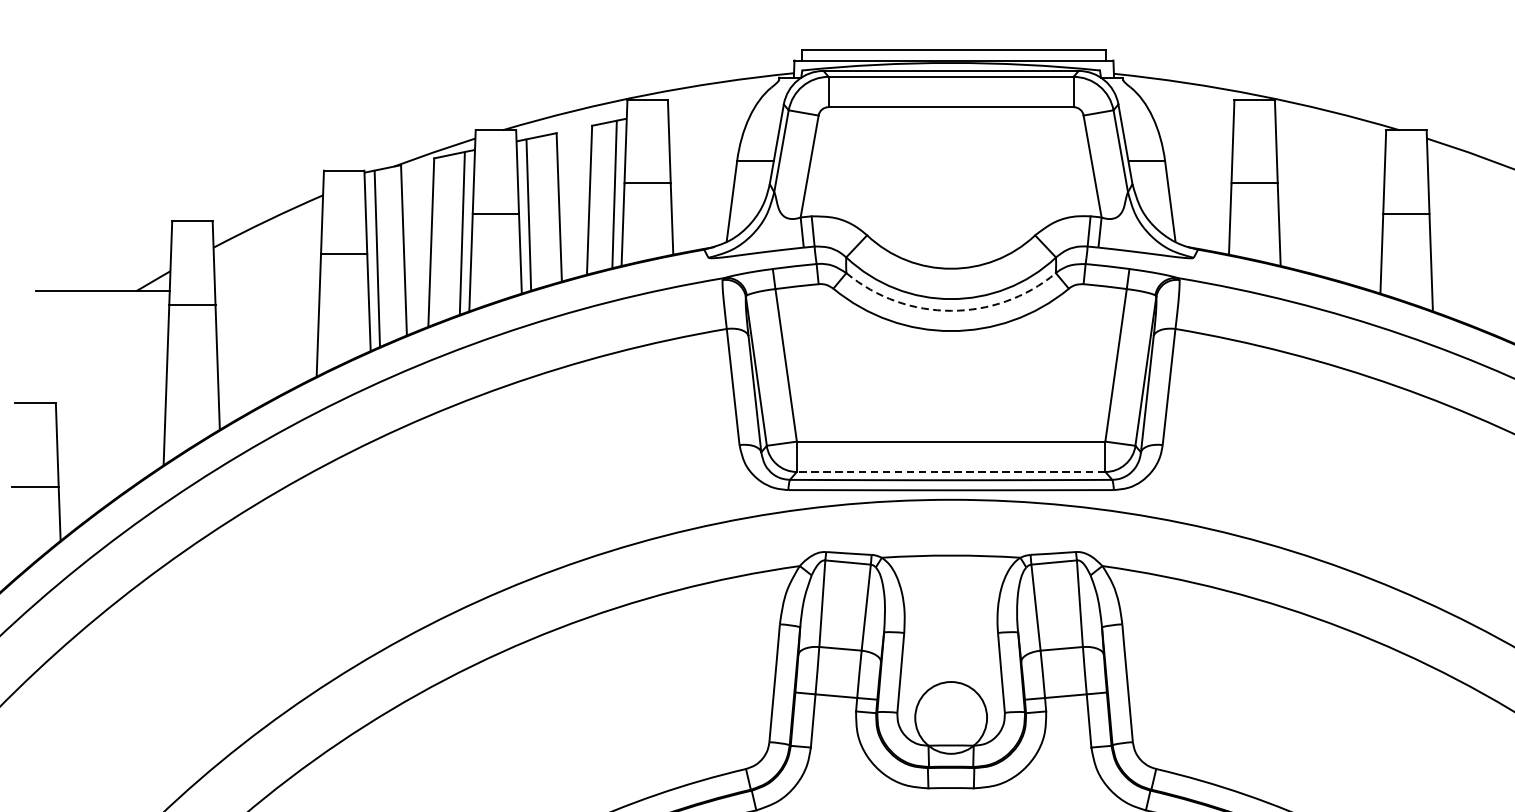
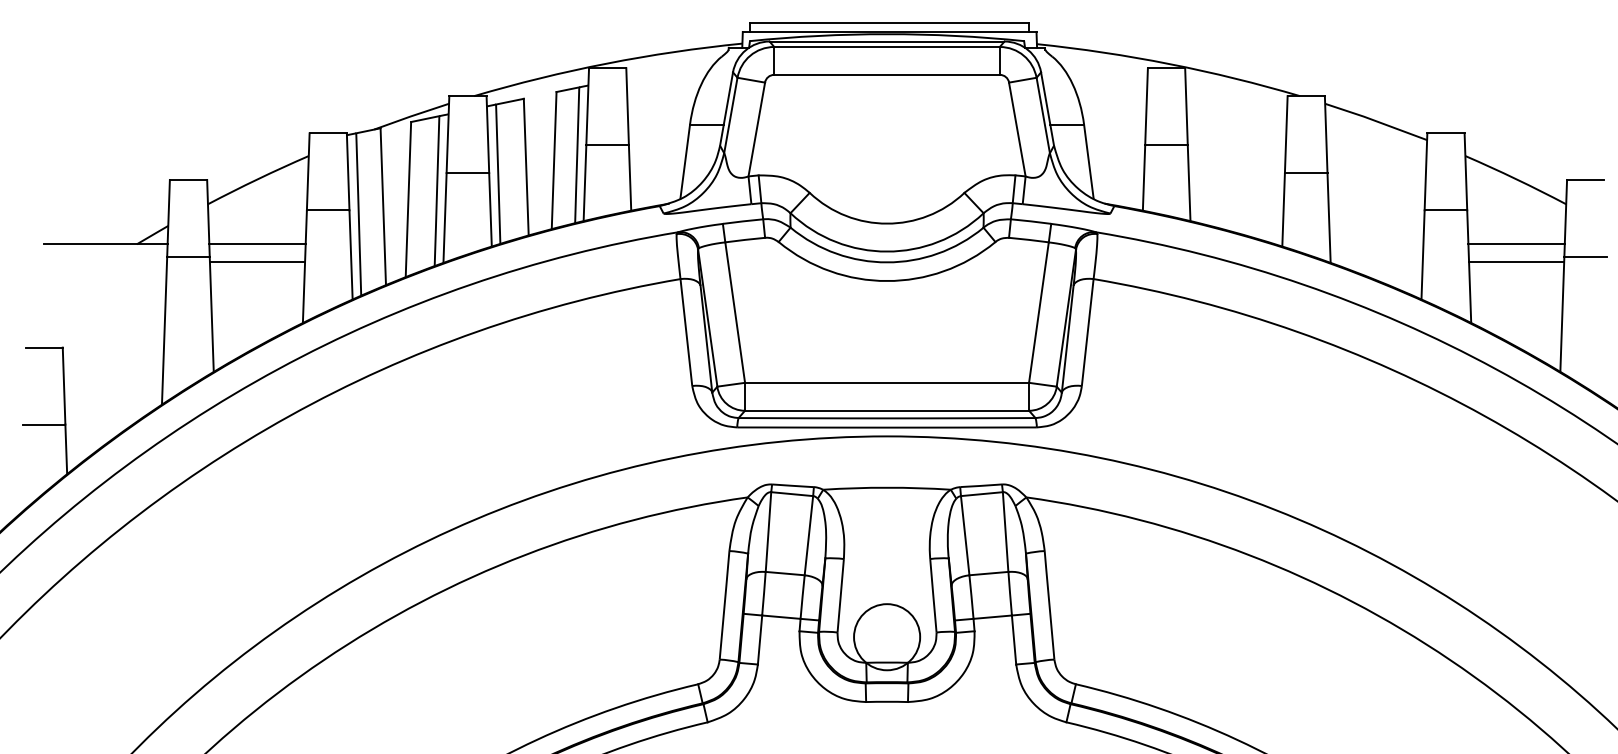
line: (267, 291) -> (257, 244), added
line: (267, 310) -> (257, 262), added
arc: (951, 310) -> (887, 262), dashed -> solid
line: (951, 471) -> (887, 410), dashed -> solid

